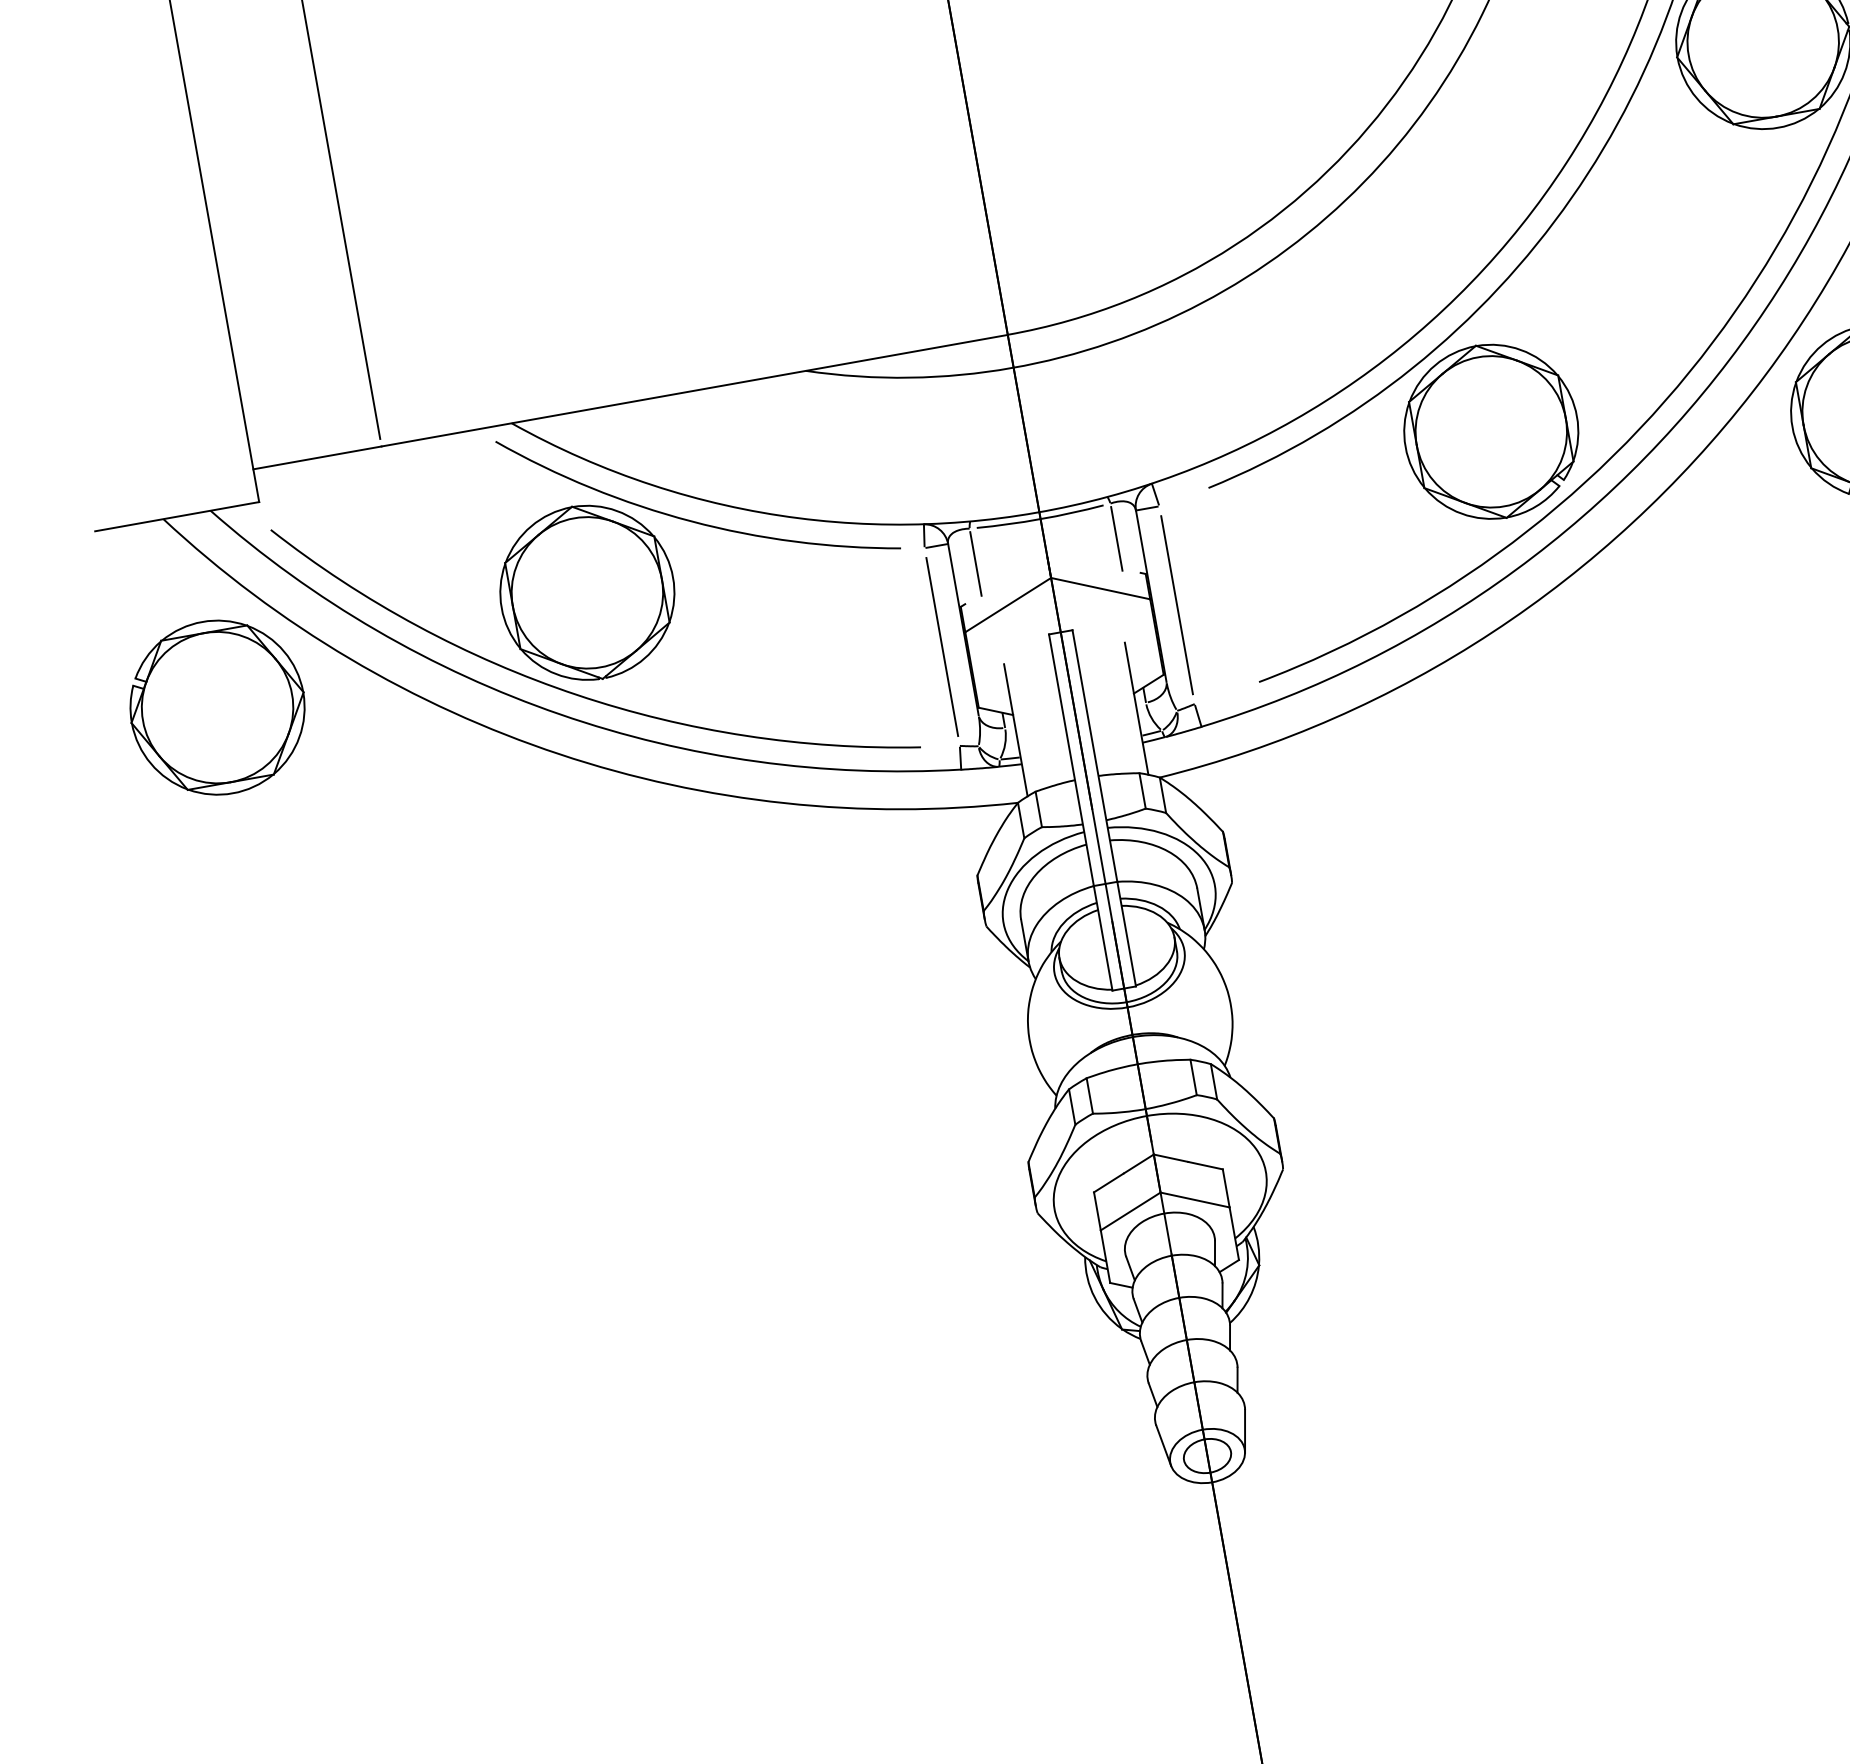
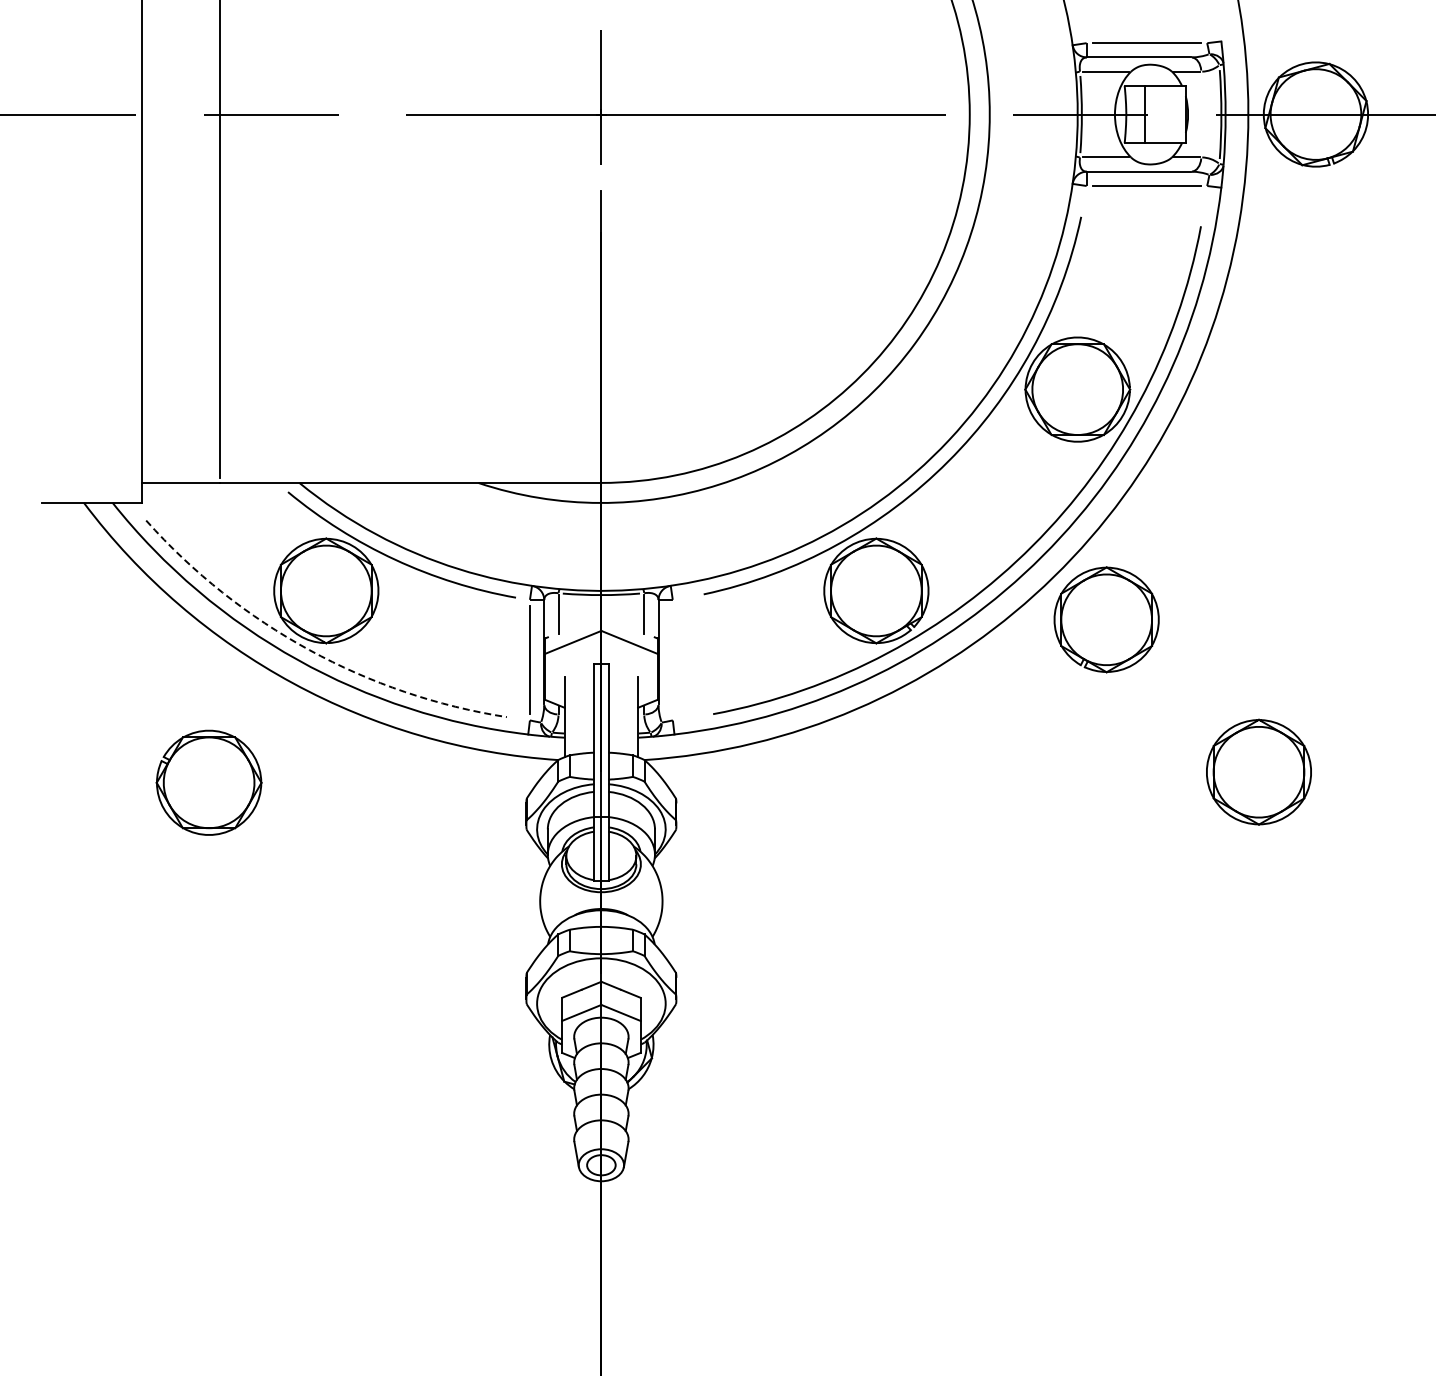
line: (1176, 605) -> (672, 660), removed
arc: (577, 695) -> (309, 650), solid -> dashed
part: (216, 707) -> (208, 782), moved

